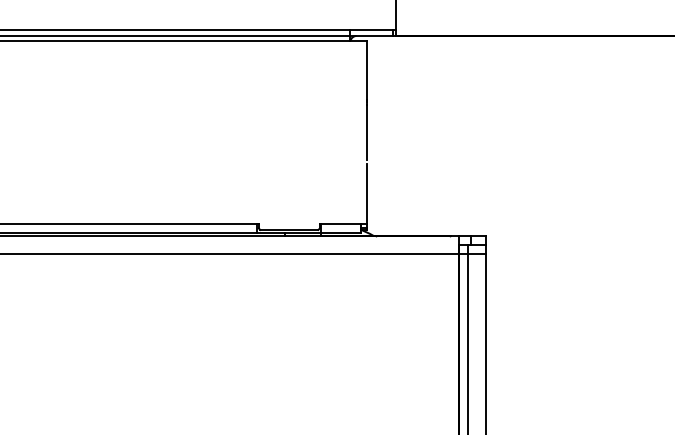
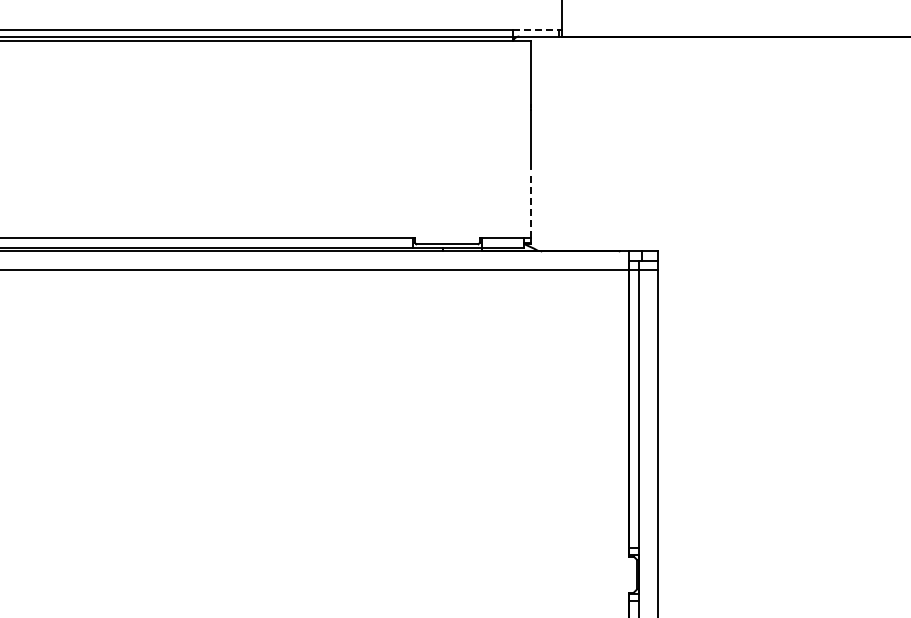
line: (371, 30) -> (535, 30), solid -> dashed
line: (366, 193) -> (530, 205), solid -> dashed

